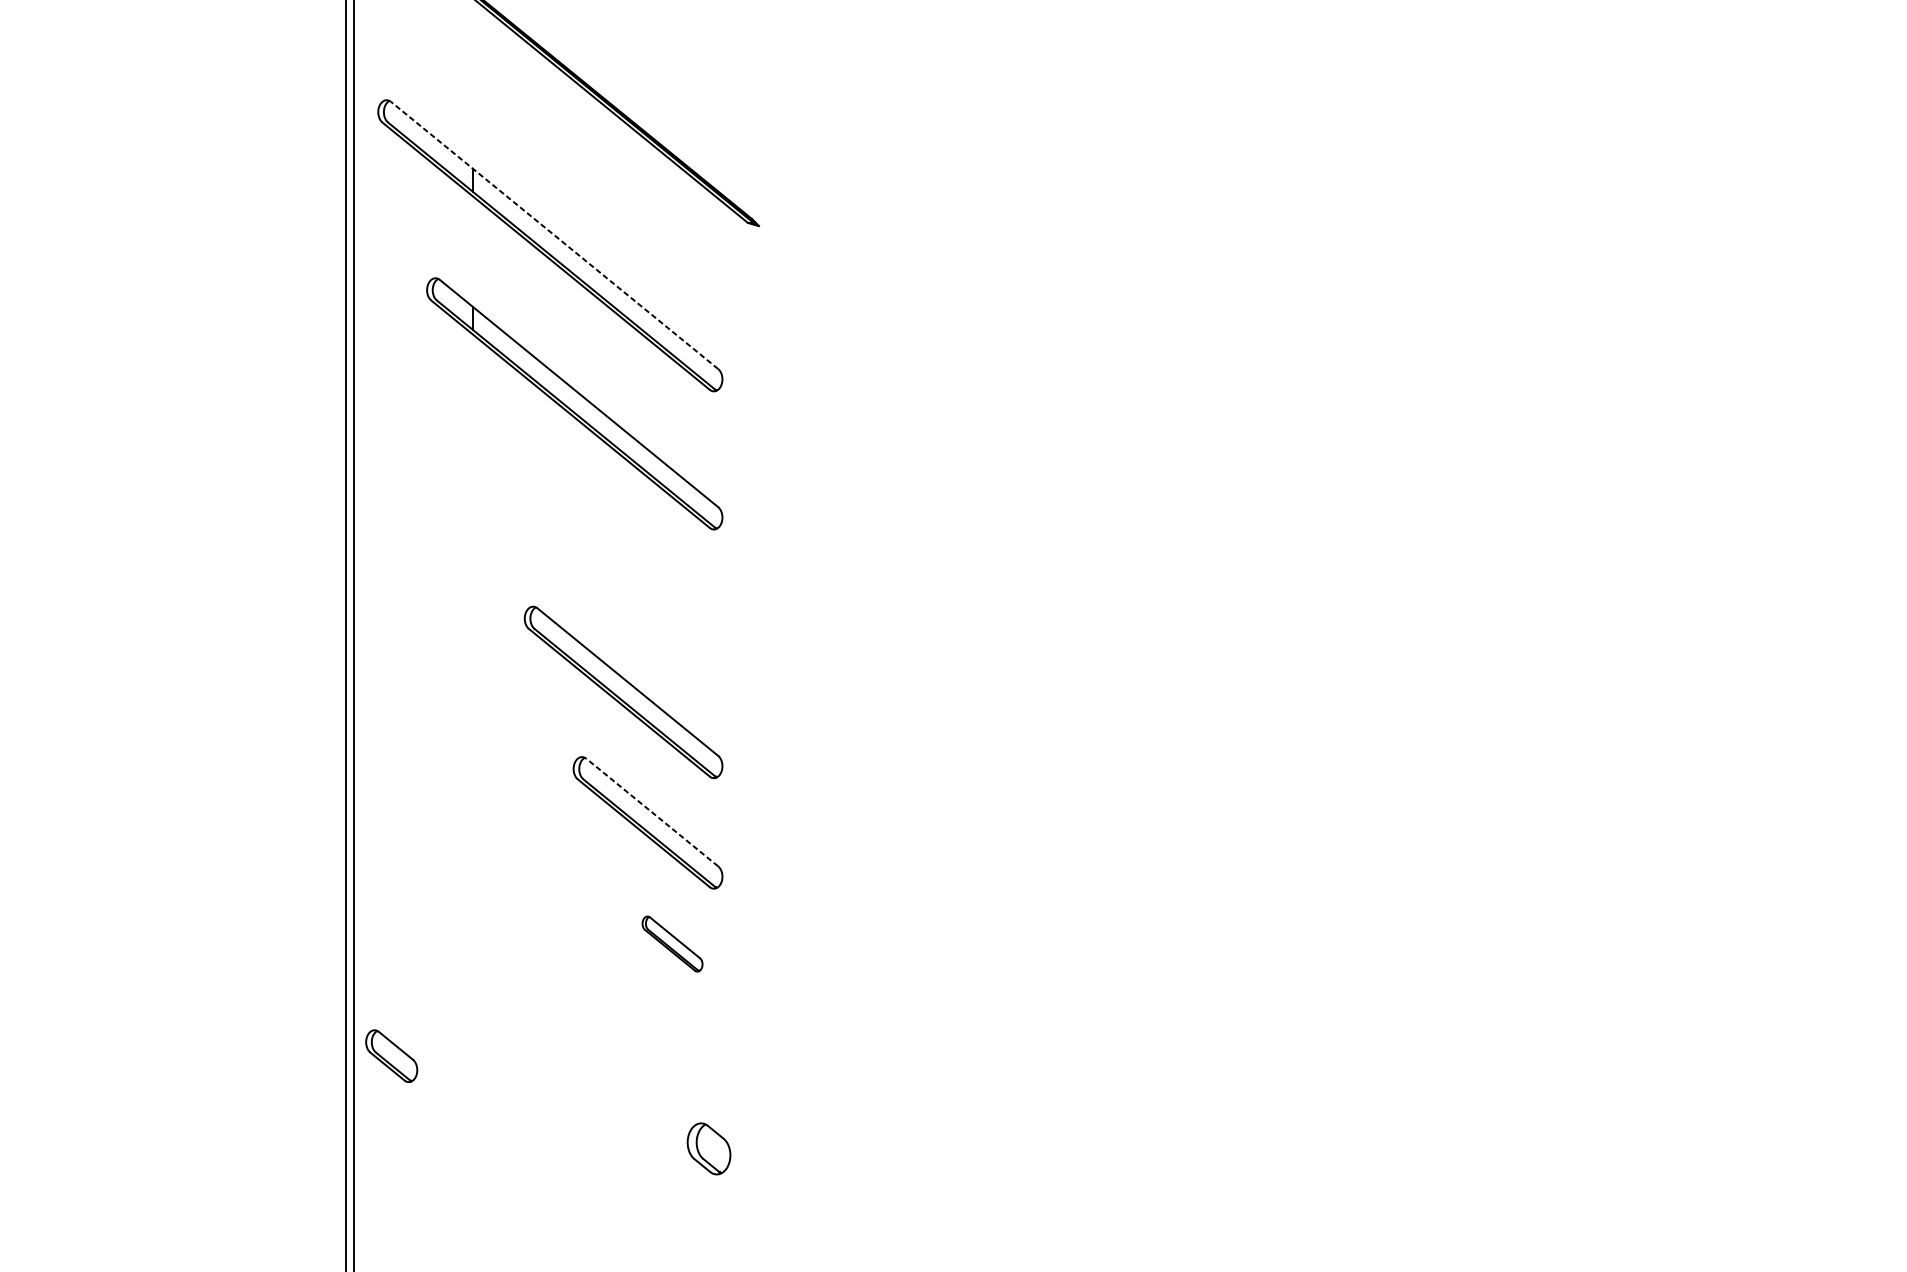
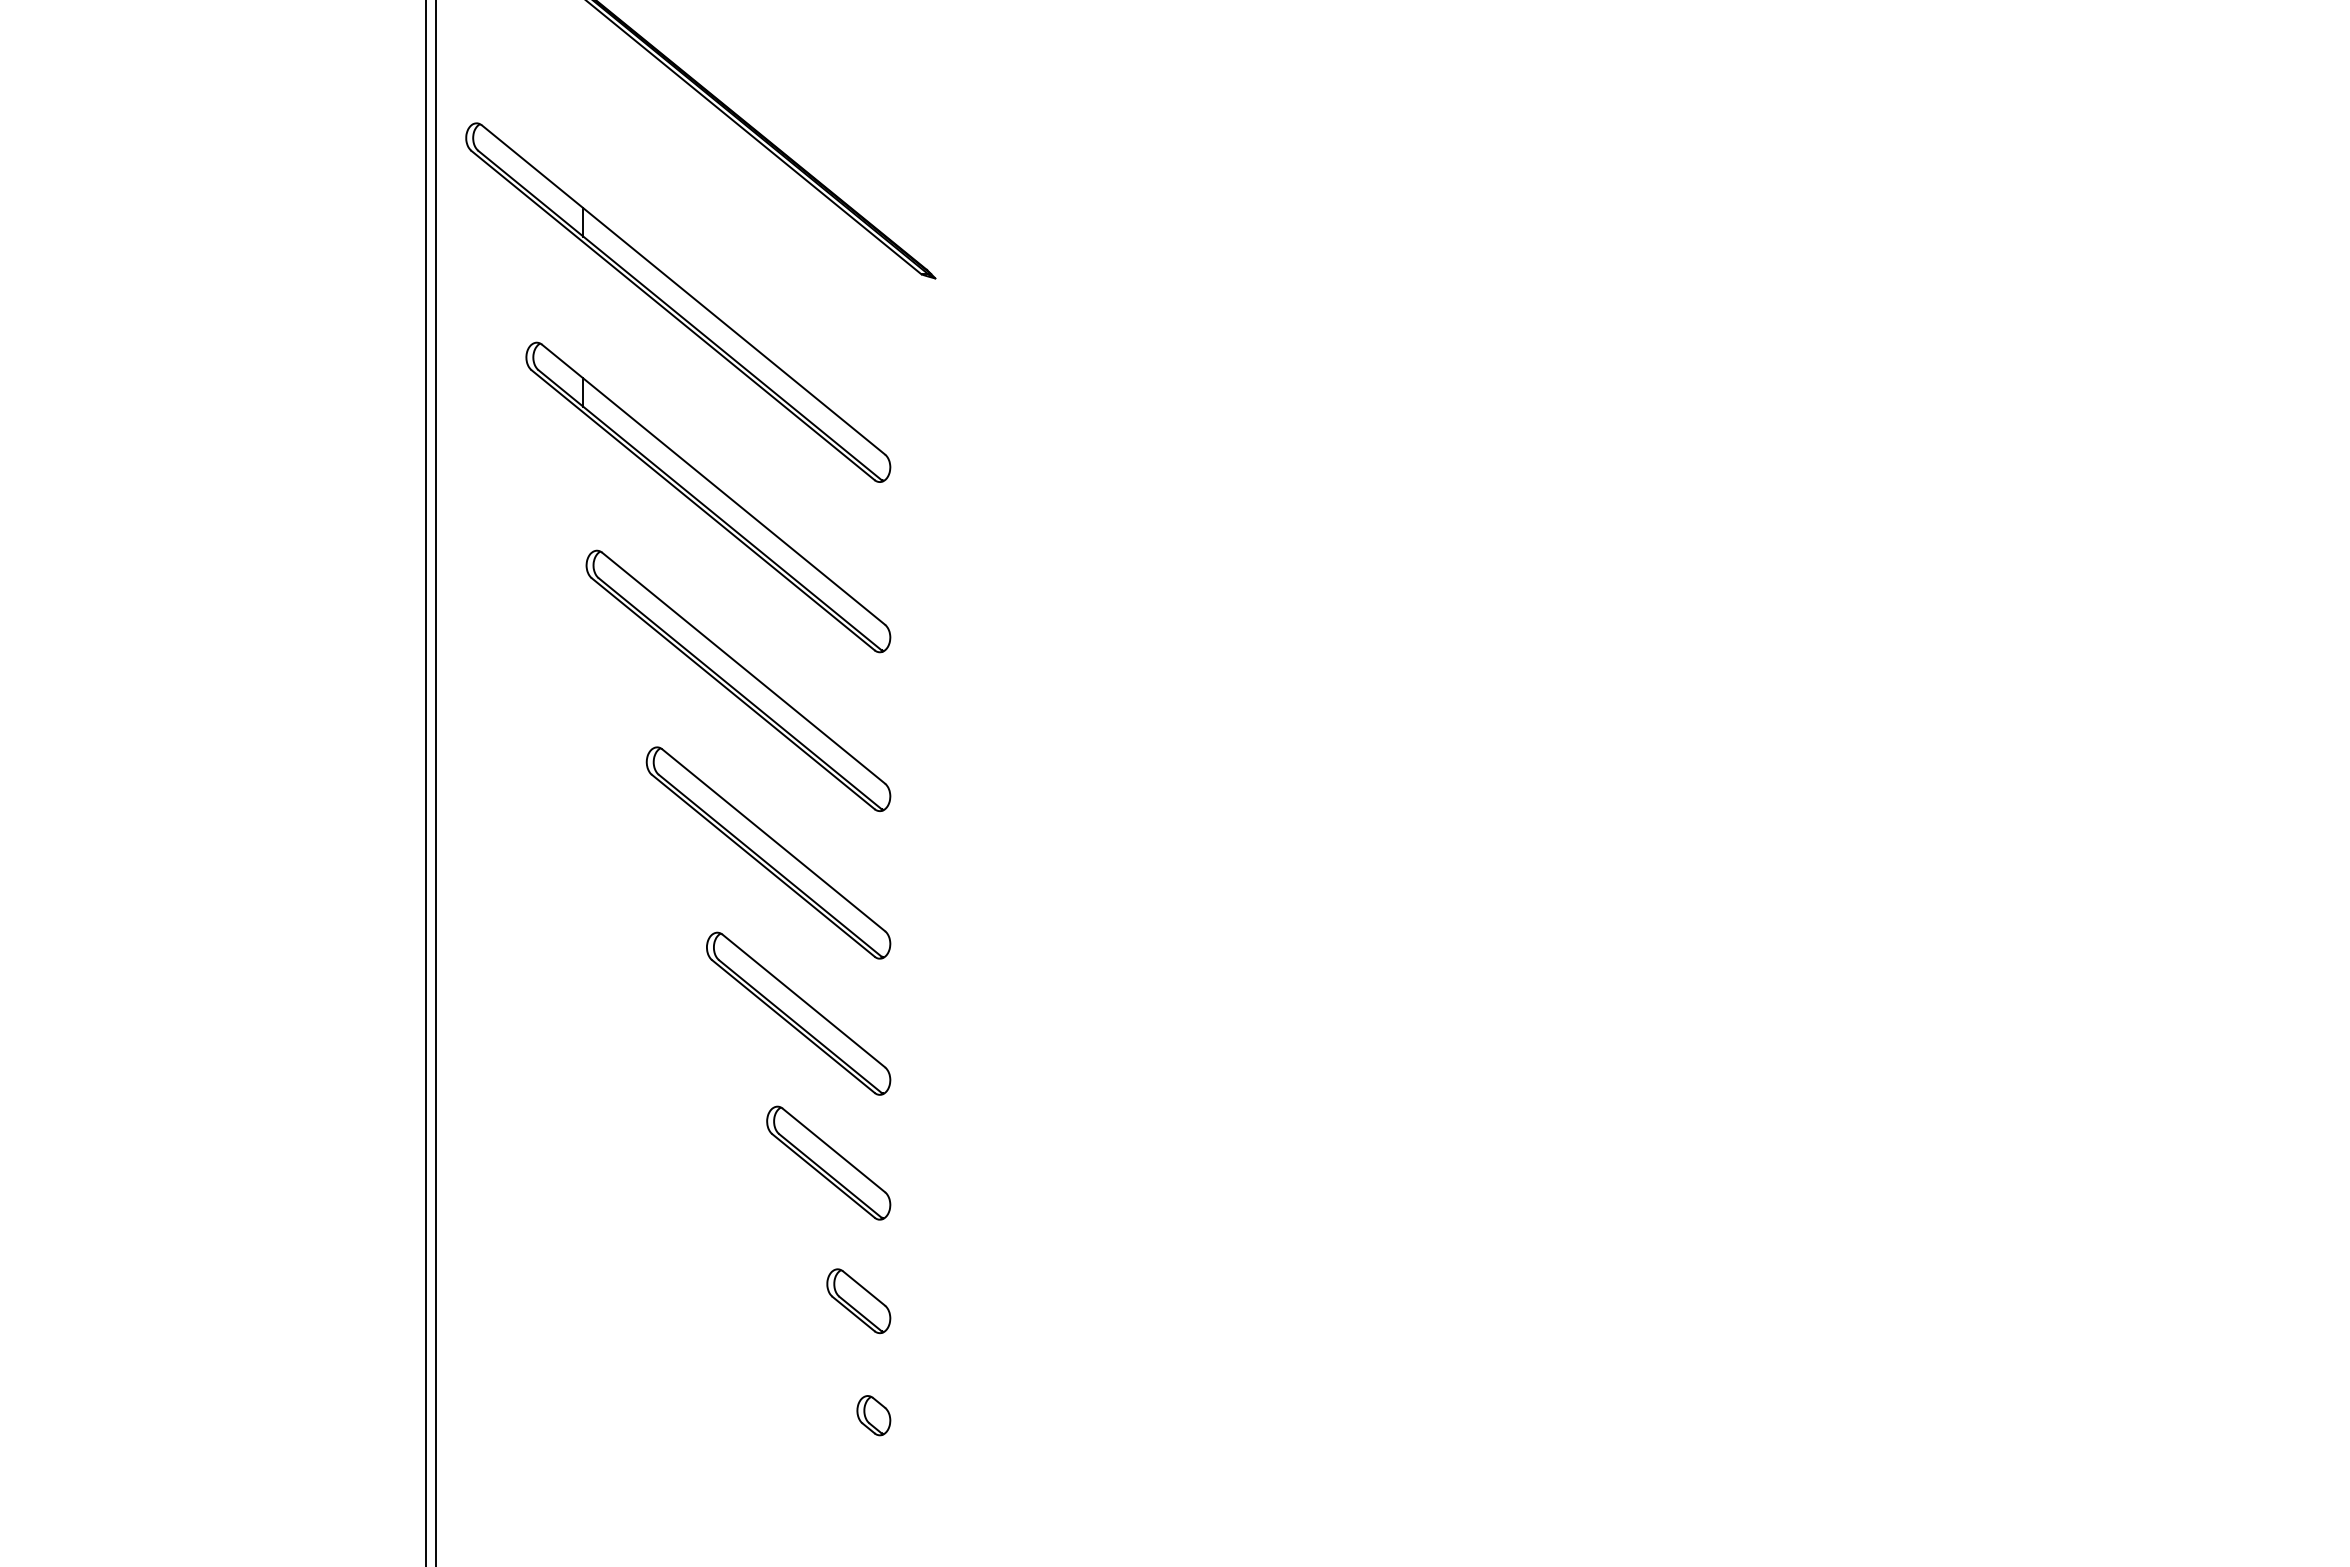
line: (554, 235) -> (683, 289), dashed -> solid
part: (599, 552) -> (738, 680), added
line: (651, 812) -> (803, 1001), dashed -> solid
part: (672, 943) -> (828, 1162), size x1.67
part: (391, 1056) -> (858, 1301), moved
part: (708, 1148) -> (873, 1415), size x0.62

